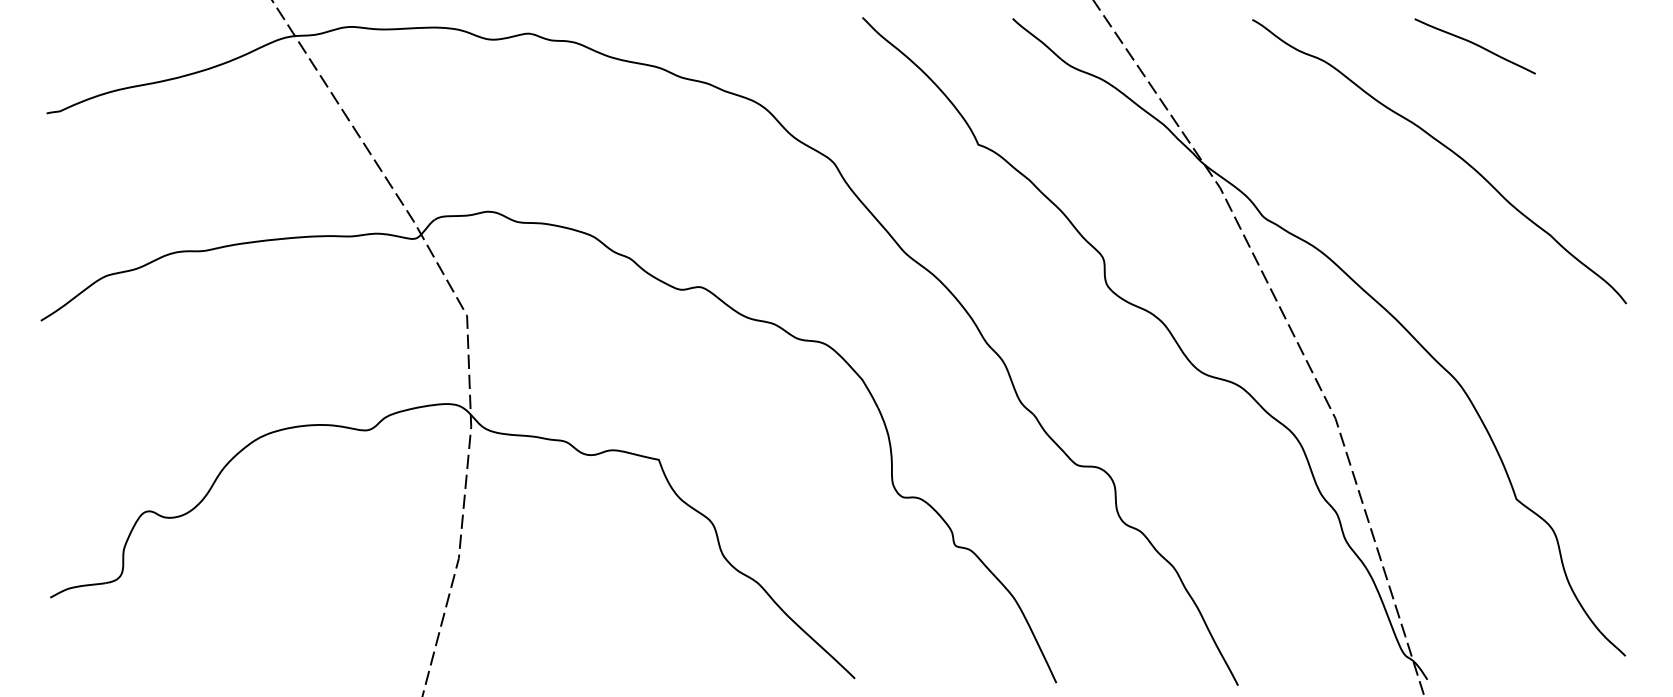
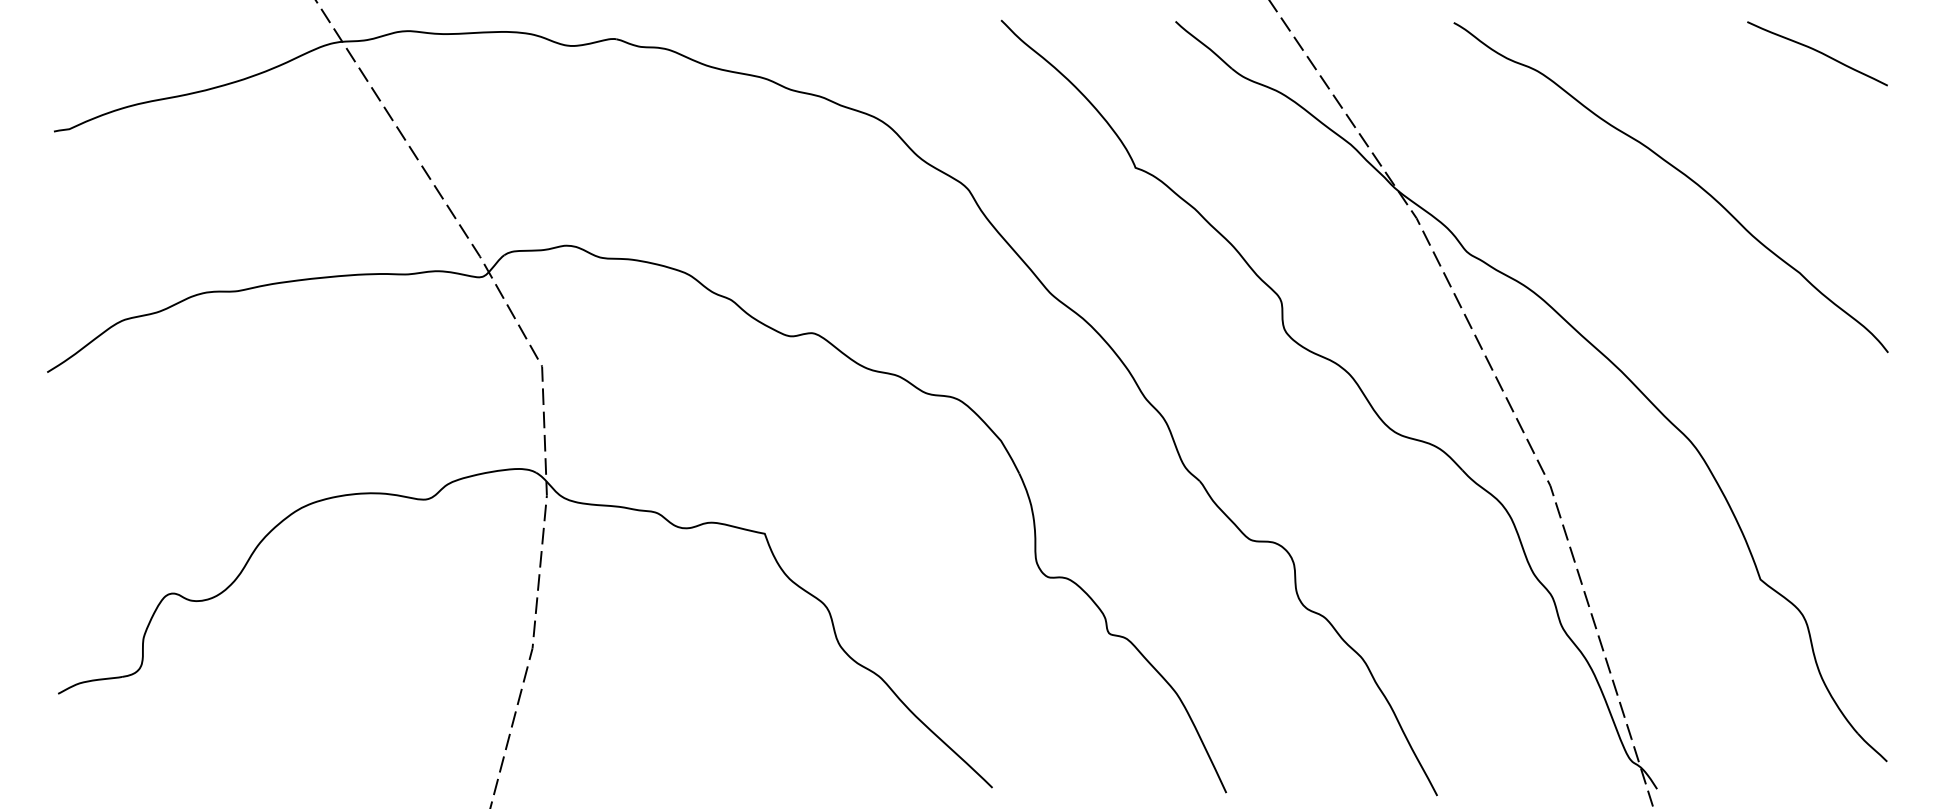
curve: (1475, 45) -> (1817, 52), moved

